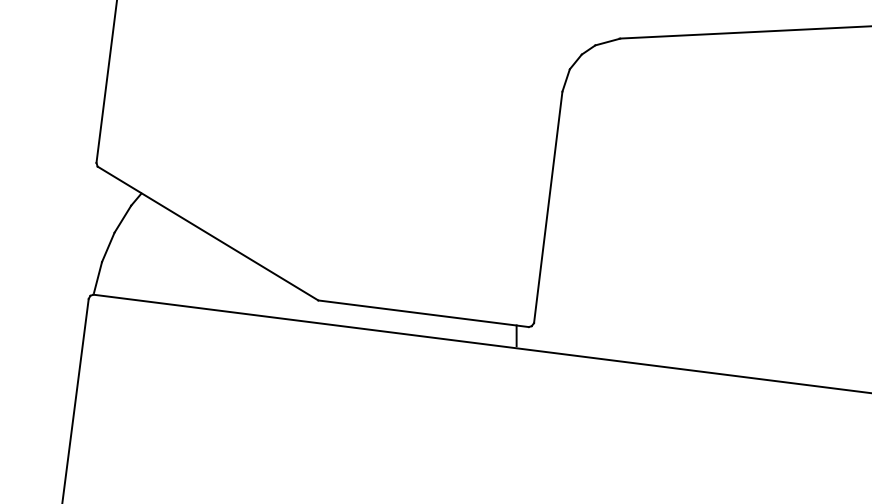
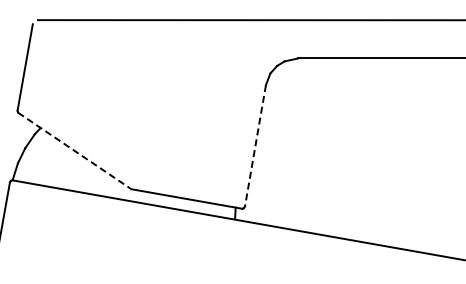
line: (548, 206) -> (255, 145), solid -> dashed
line: (209, 234) -> (75, 151), solid -> dashed

